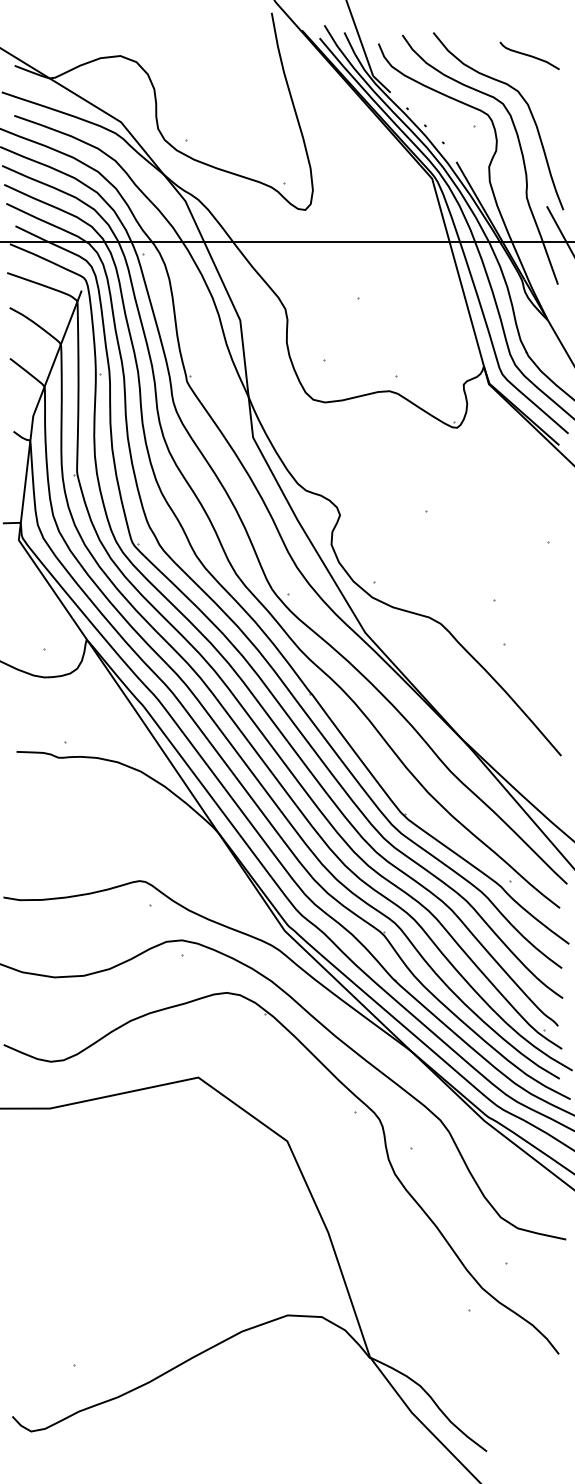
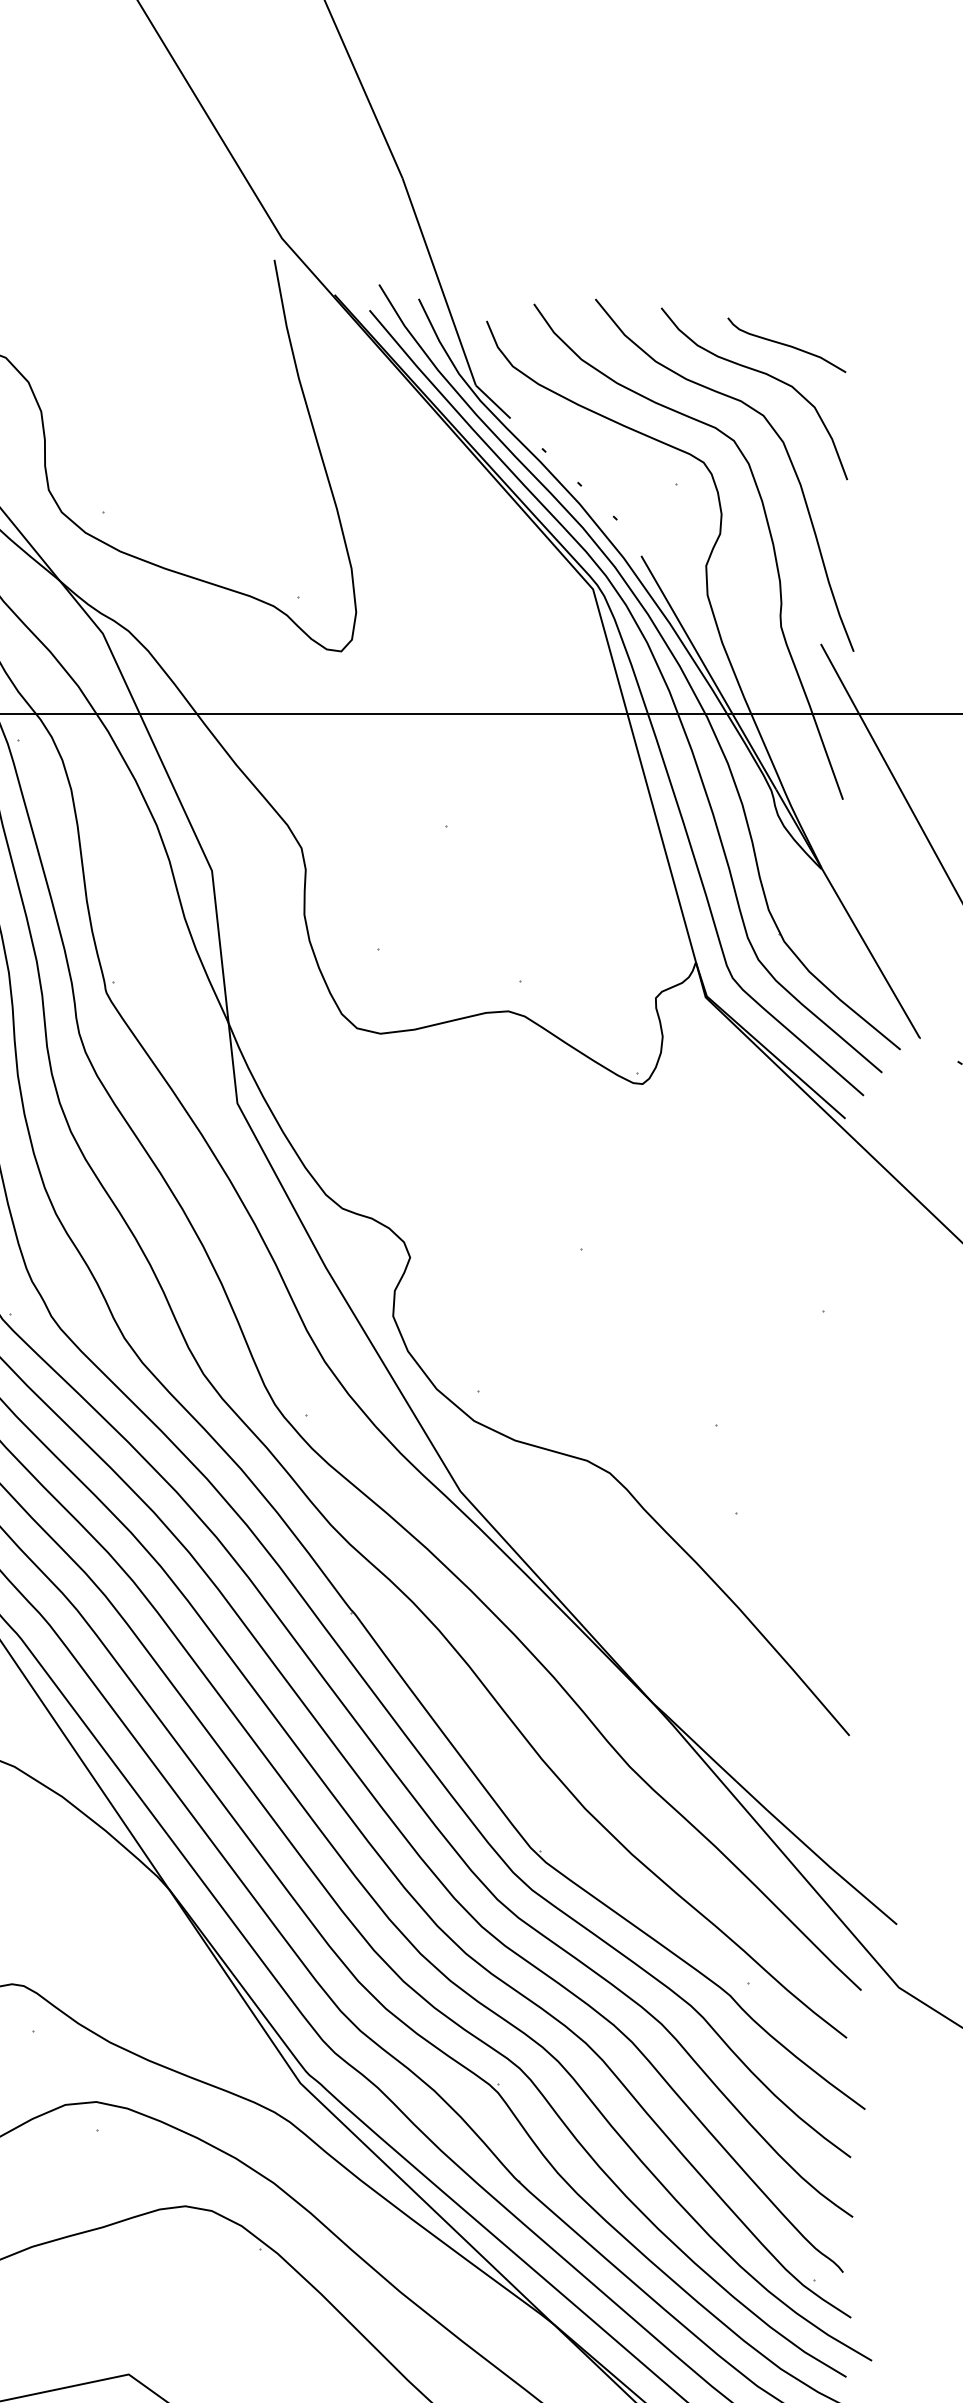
curve: (516, 70) -> (760, 374), added

